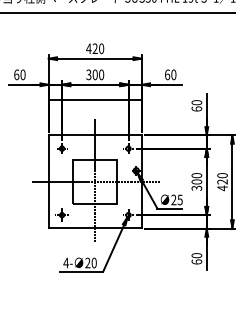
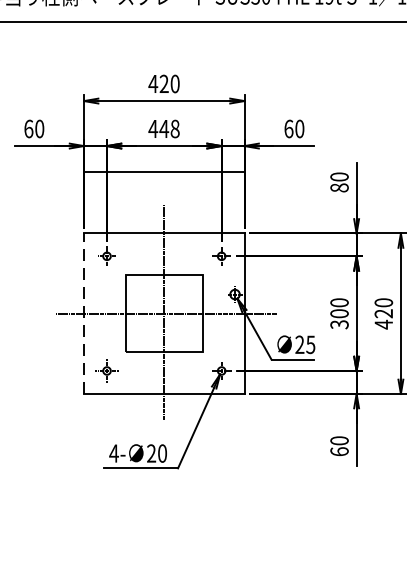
text: (95, 74) -> (164, 128), 300 -> 448
text: (196, 108) -> (338, 186), 60 -> 80
line: (48, 181) -> (83, 312), solid -> dashed

